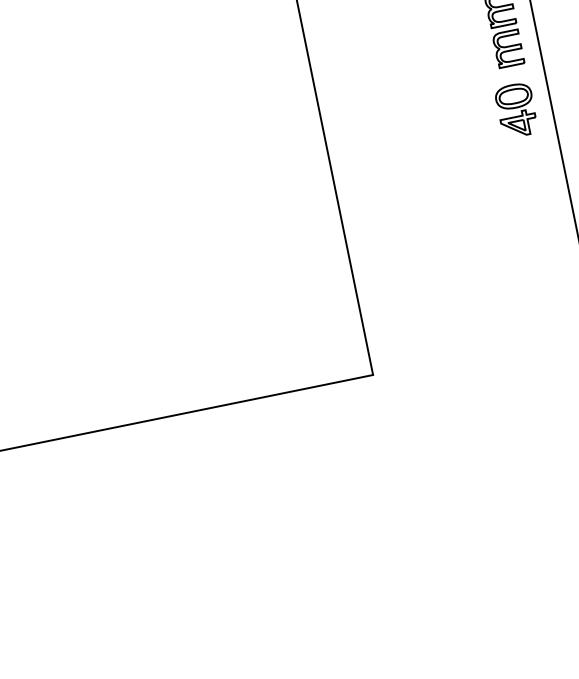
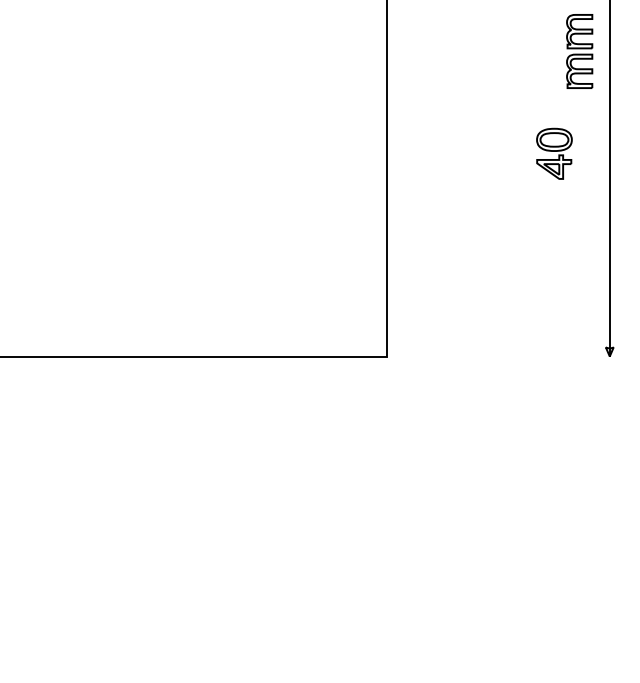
part: (516, 110) -> (554, 153), moved

